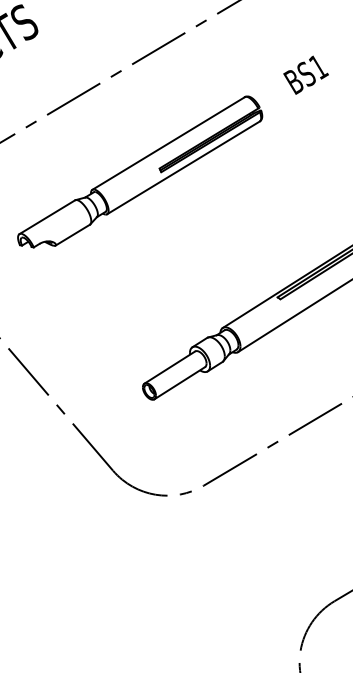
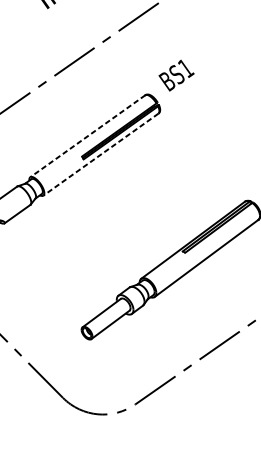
text: (305, 74) -> (176, 74), moved
line: (168, 143) -> (87, 136), solid -> dashed
line: (183, 168) -> (101, 155), solid -> dashed

